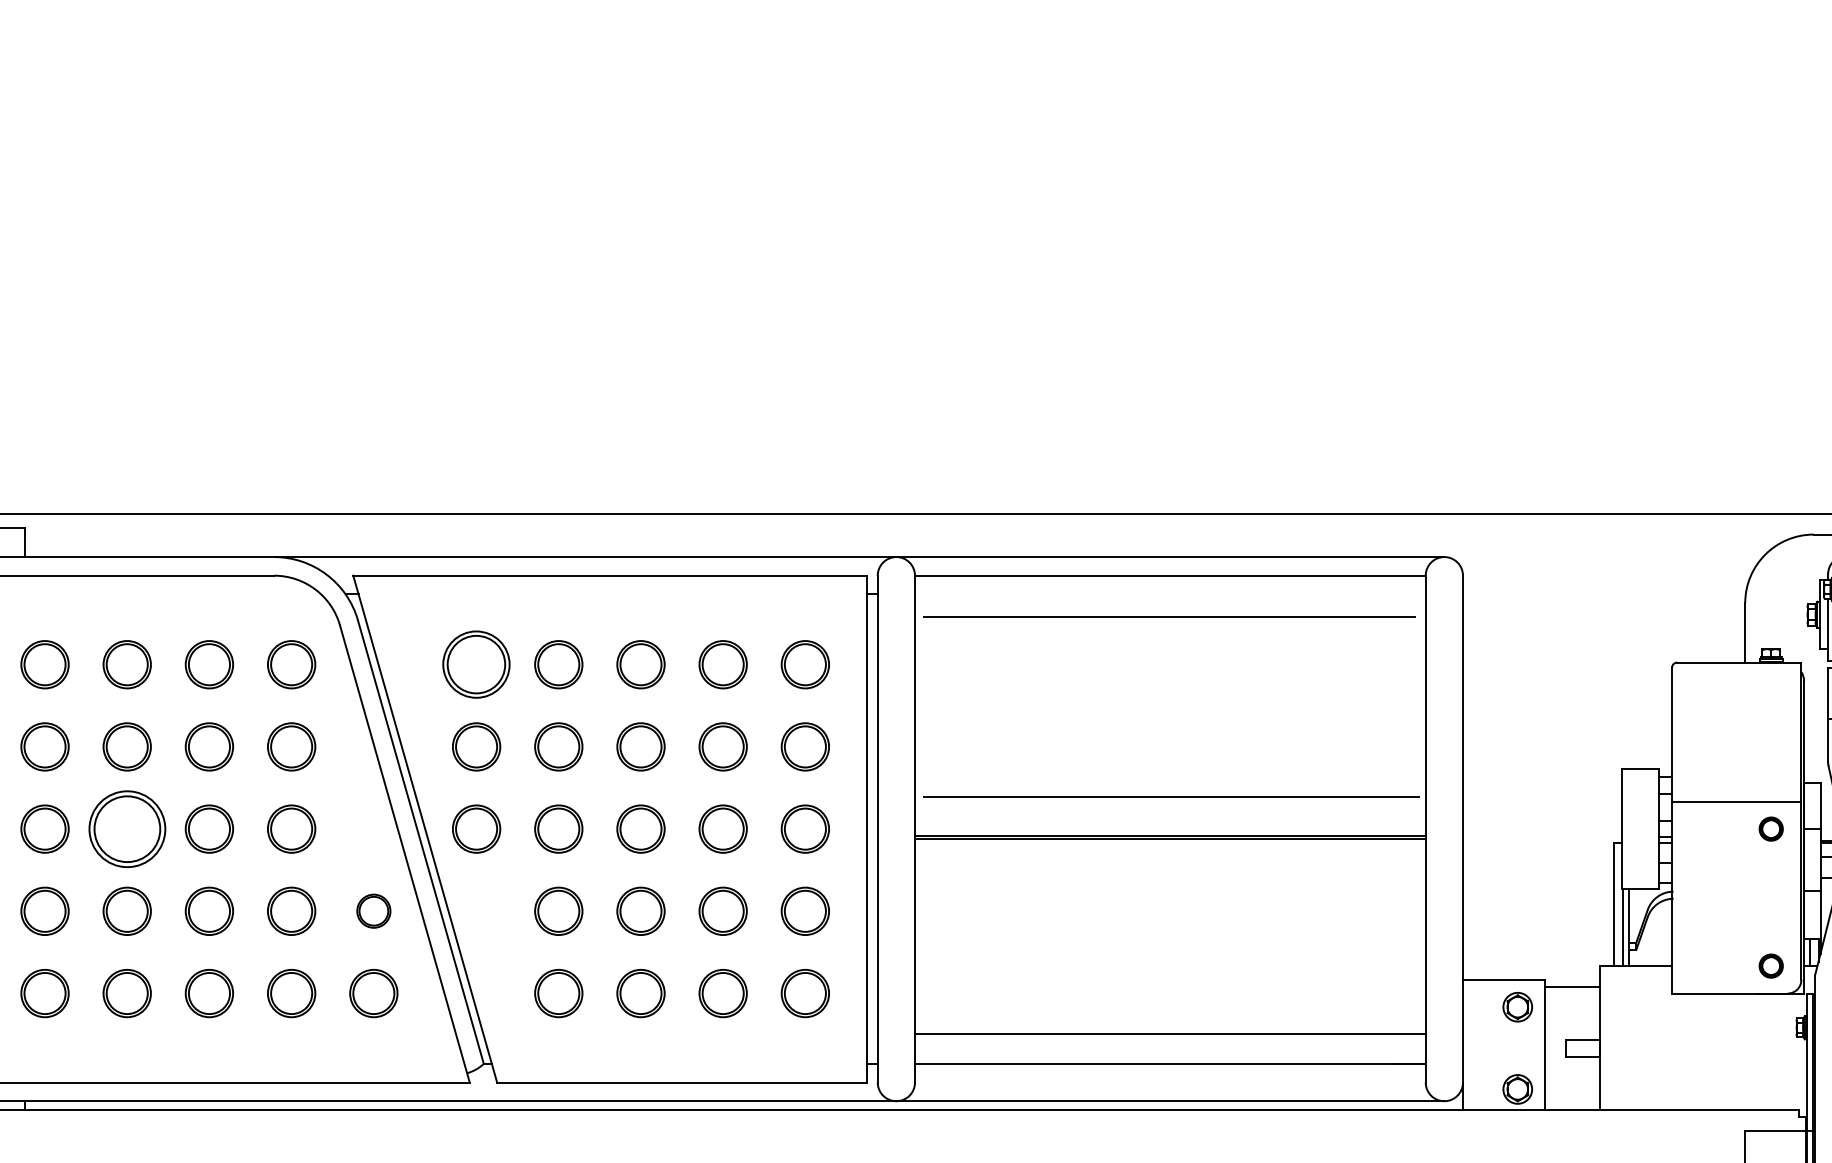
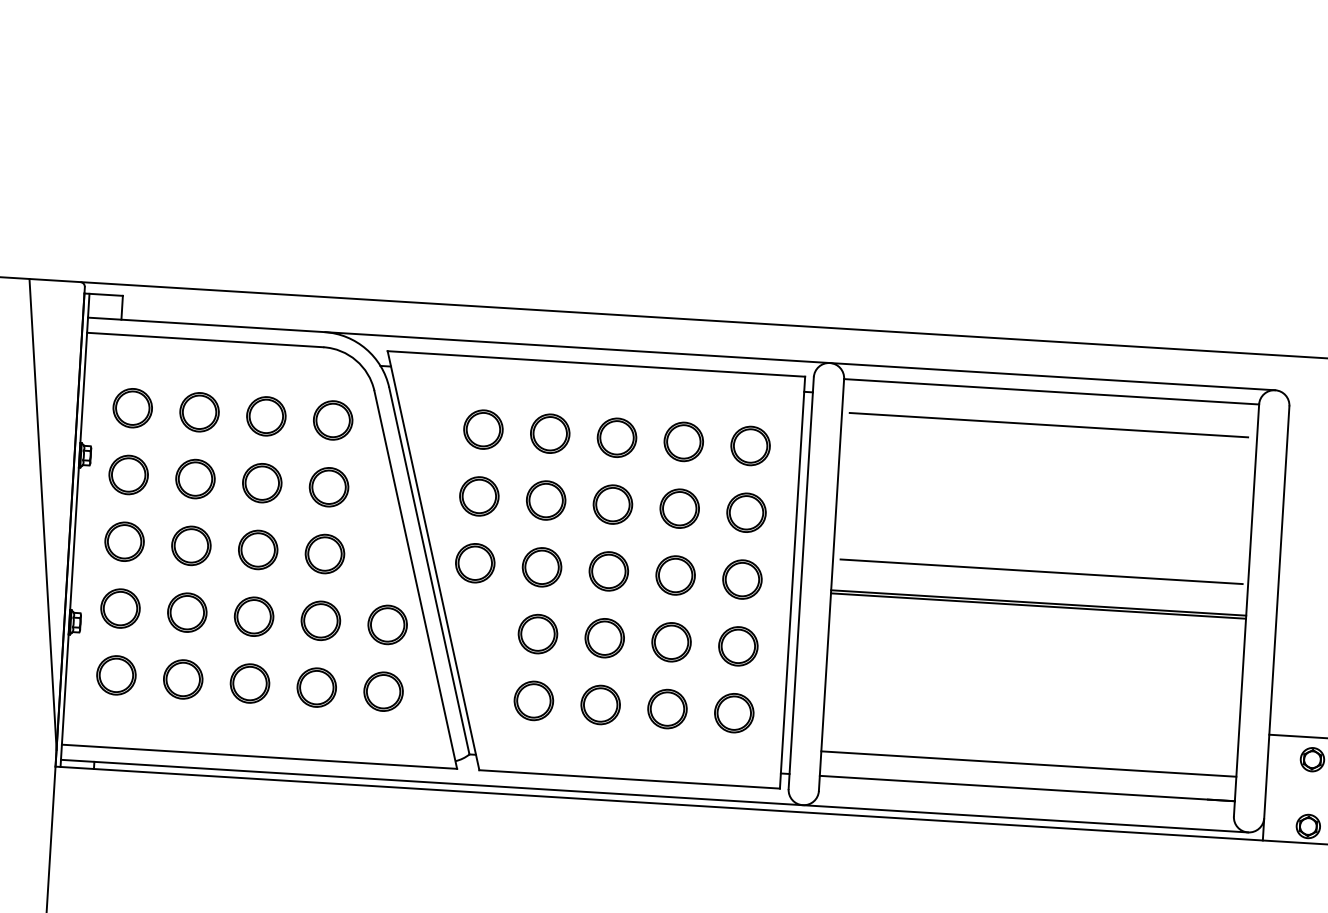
part: (476, 664) -> (483, 429), size x0.71
part: (126, 828) -> (190, 545), size x0.62
part: (373, 910) -> (387, 624), size x1.43

